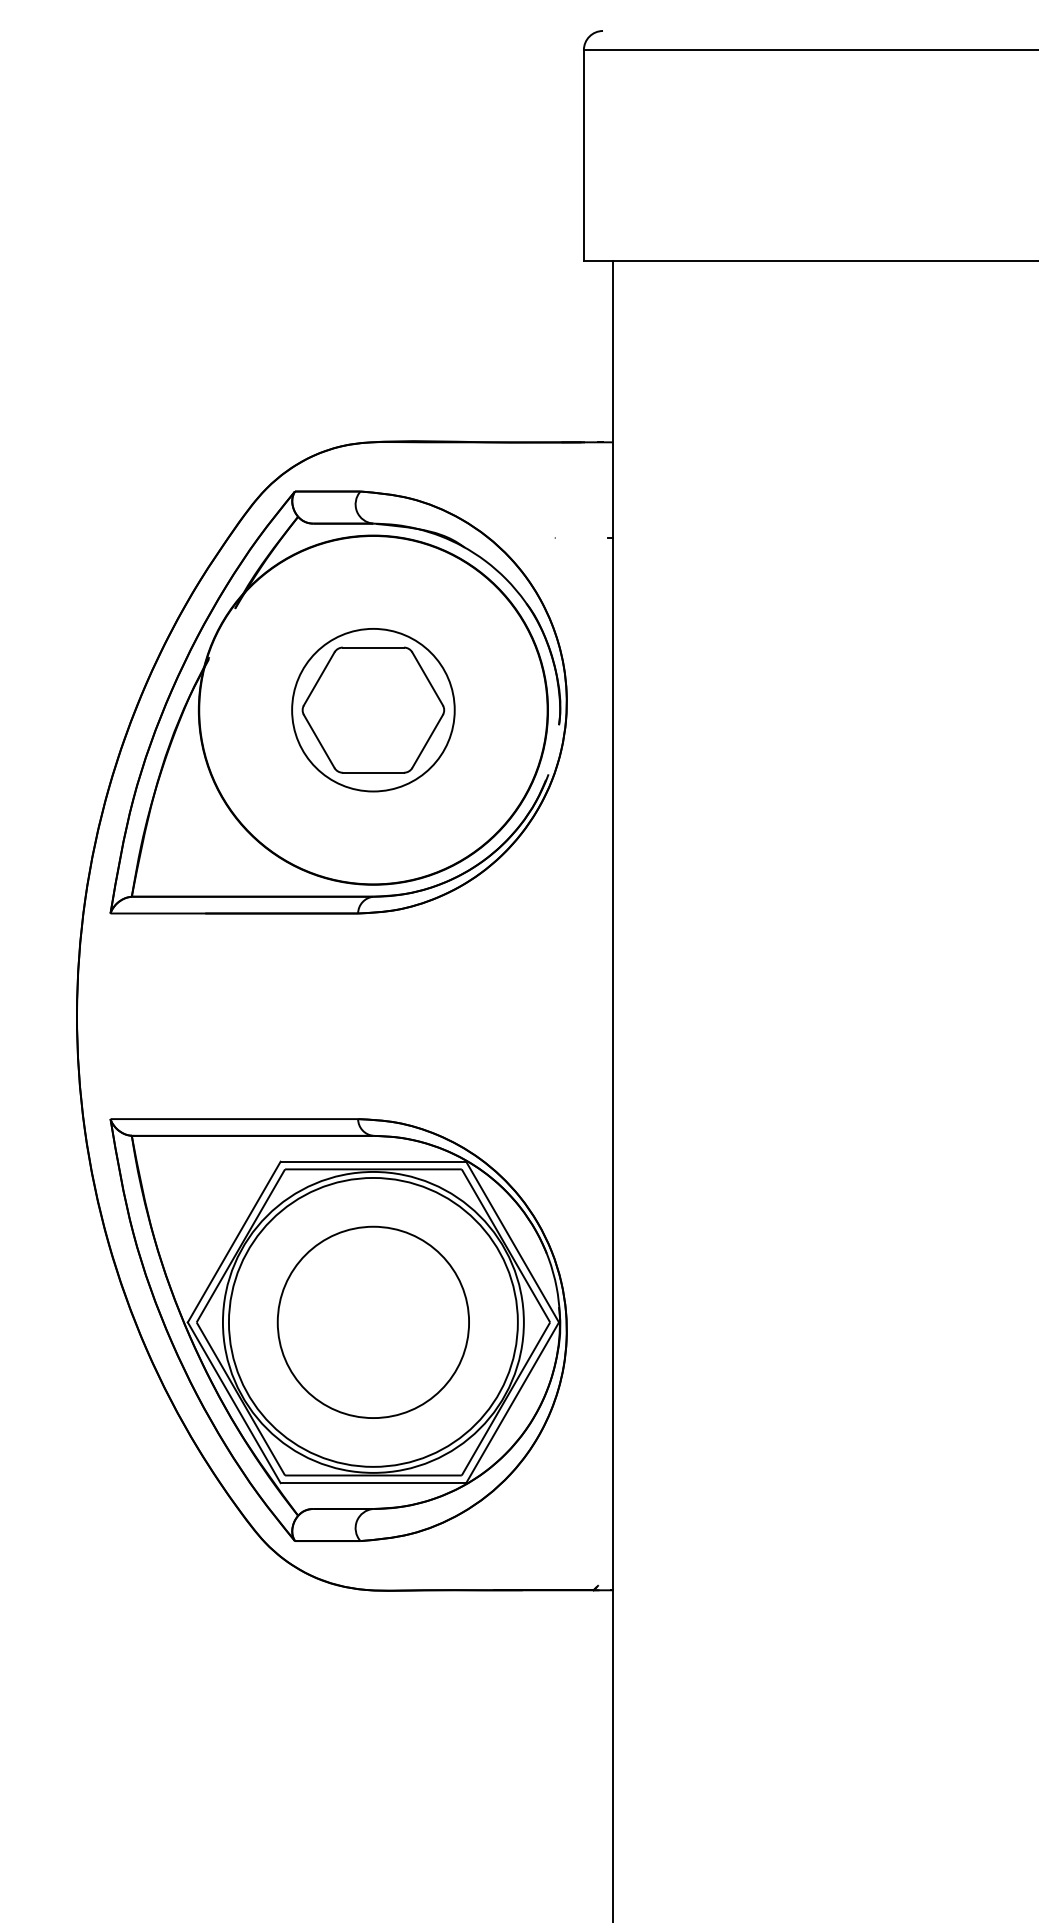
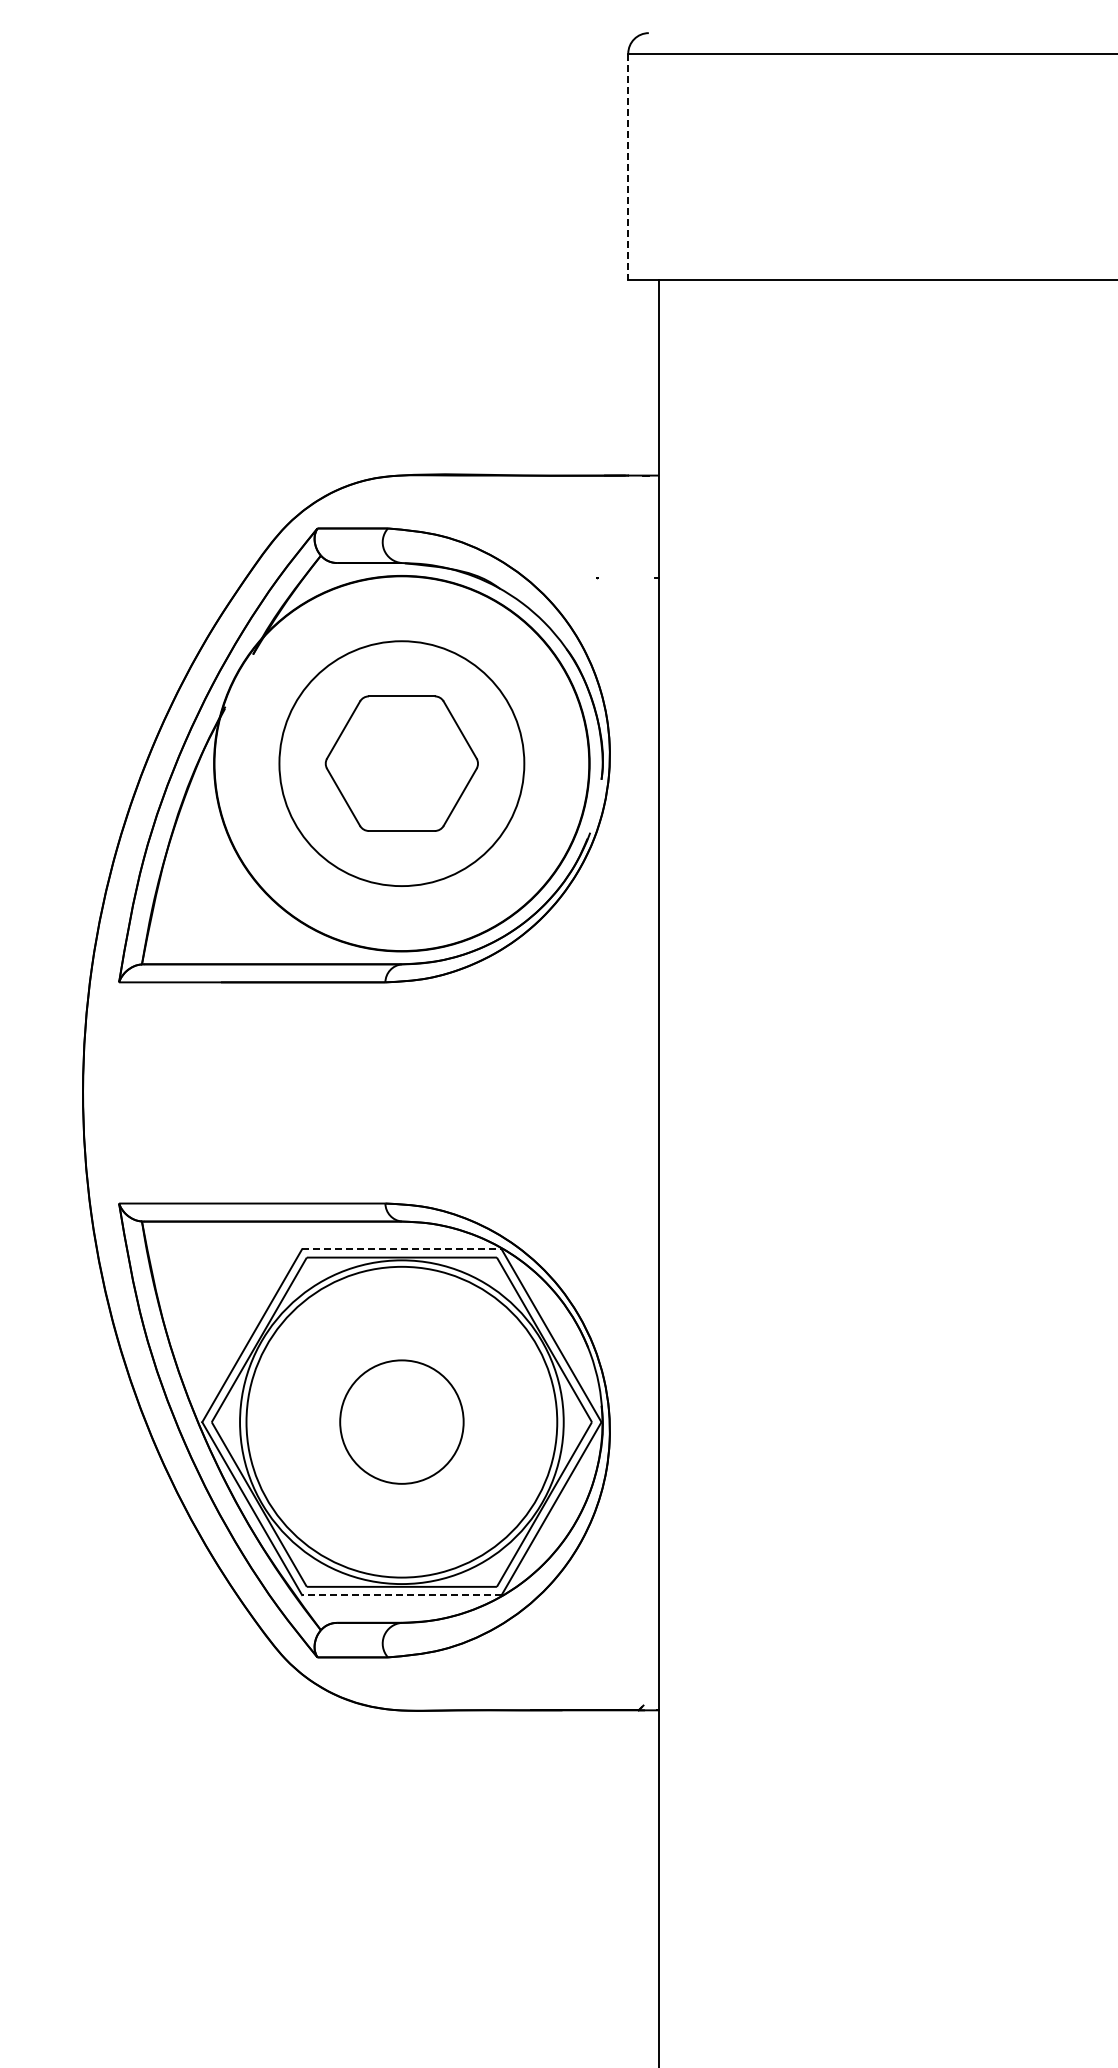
line: (584, 155) -> (628, 167), solid -> dashed
circle: (373, 710) -> (401, 763), size x1.4
line: (373, 1161) -> (401, 1249), solid -> dashed
circle: (373, 1321) -> (401, 1421), size x0.6
line: (373, 1483) -> (401, 1595), solid -> dashed

